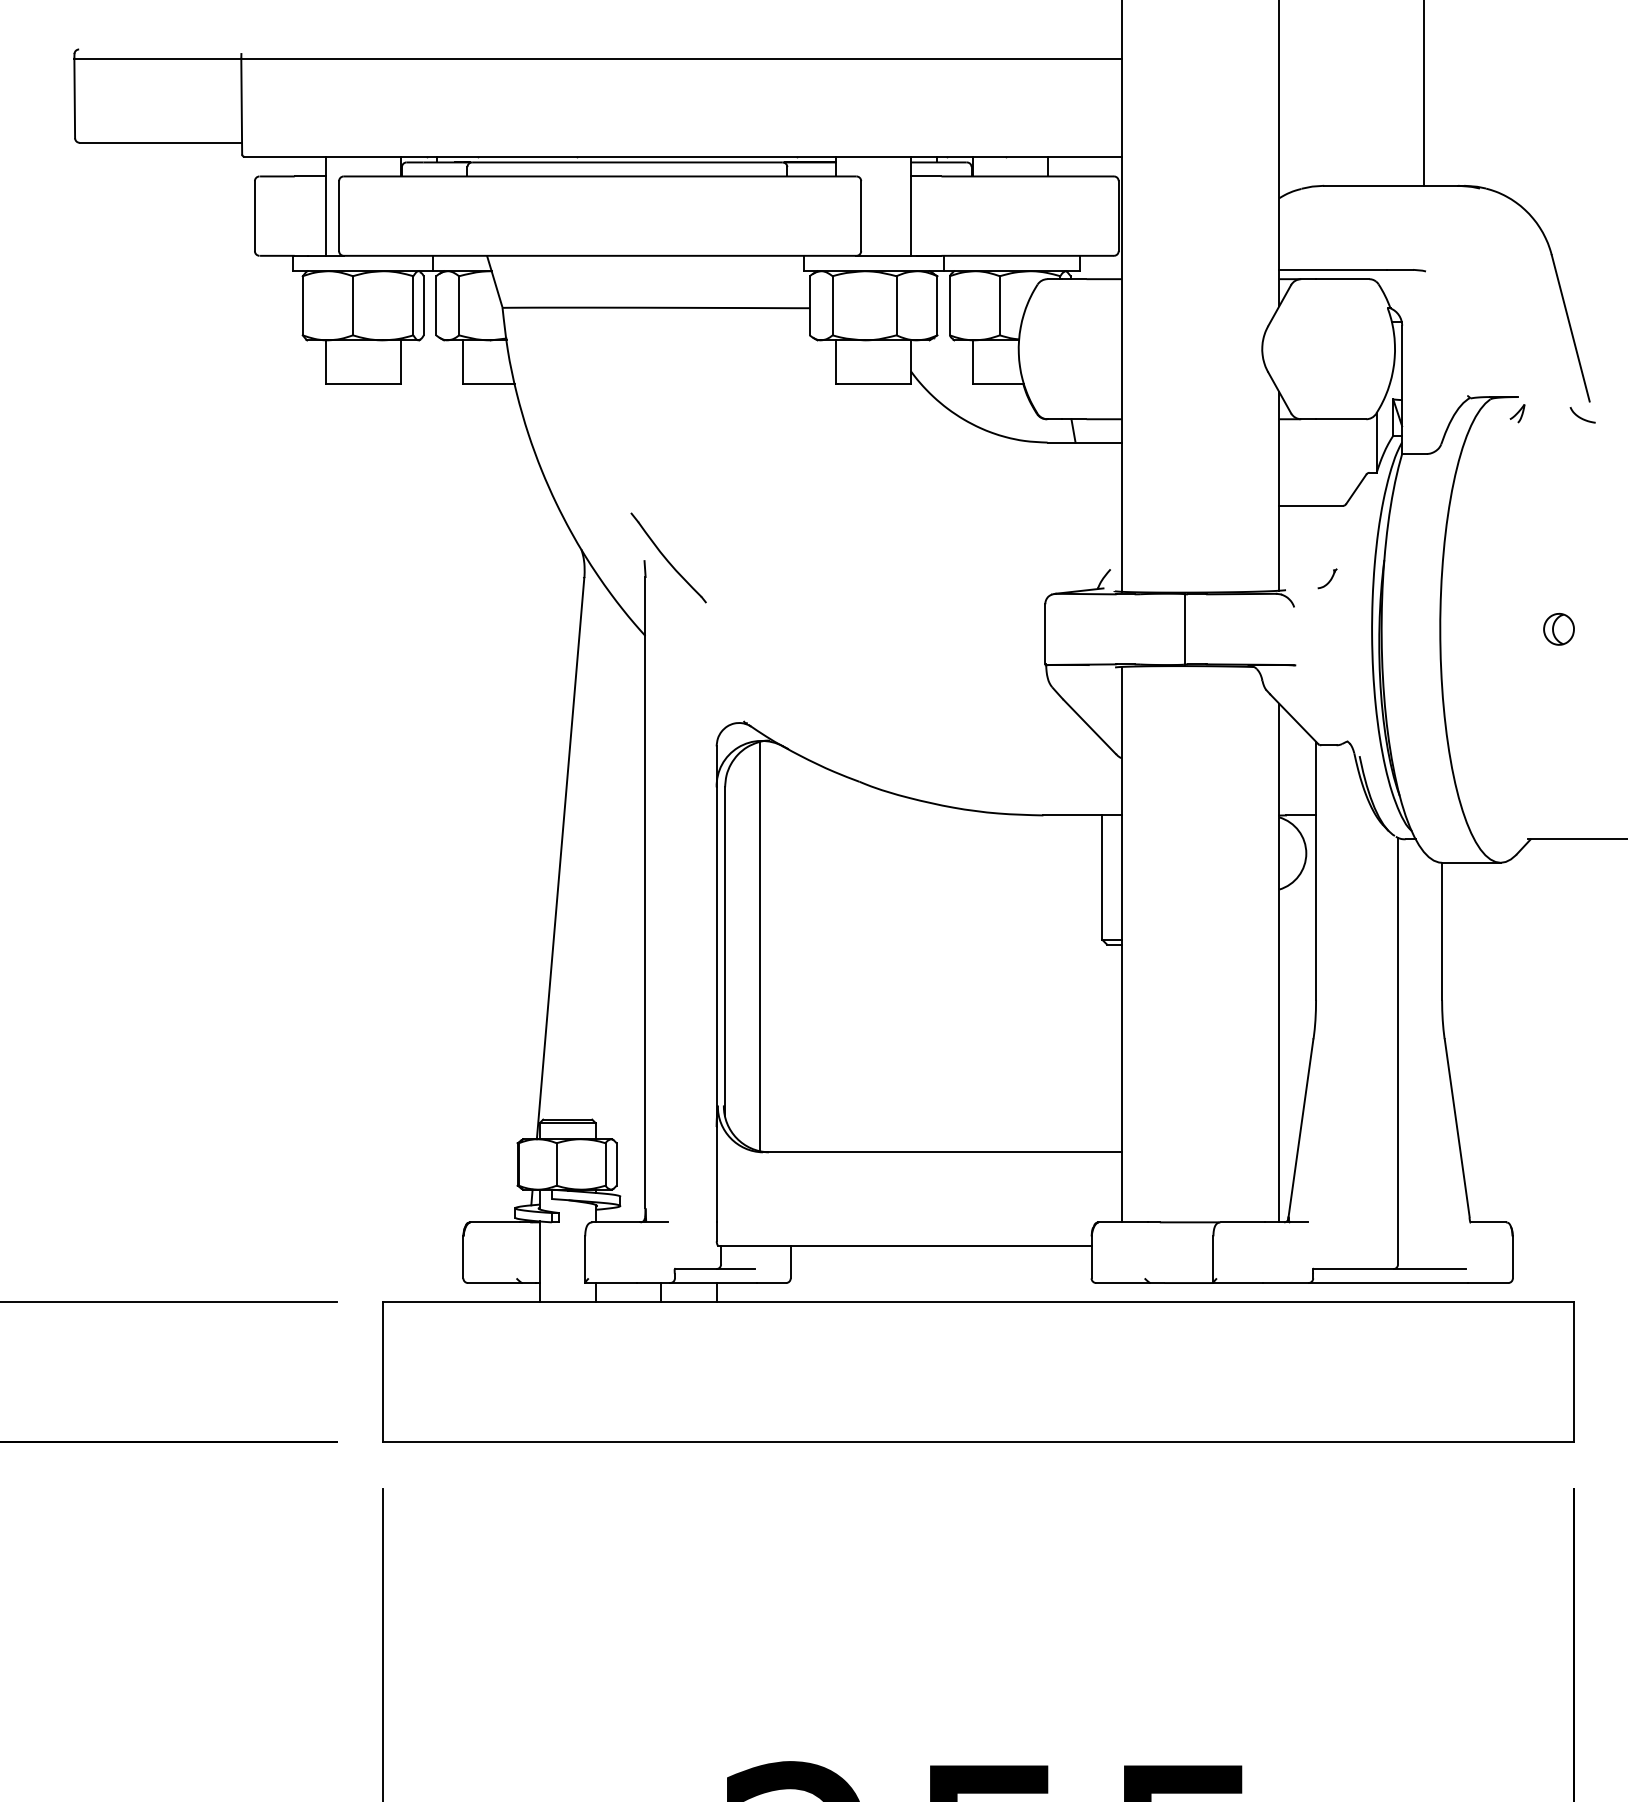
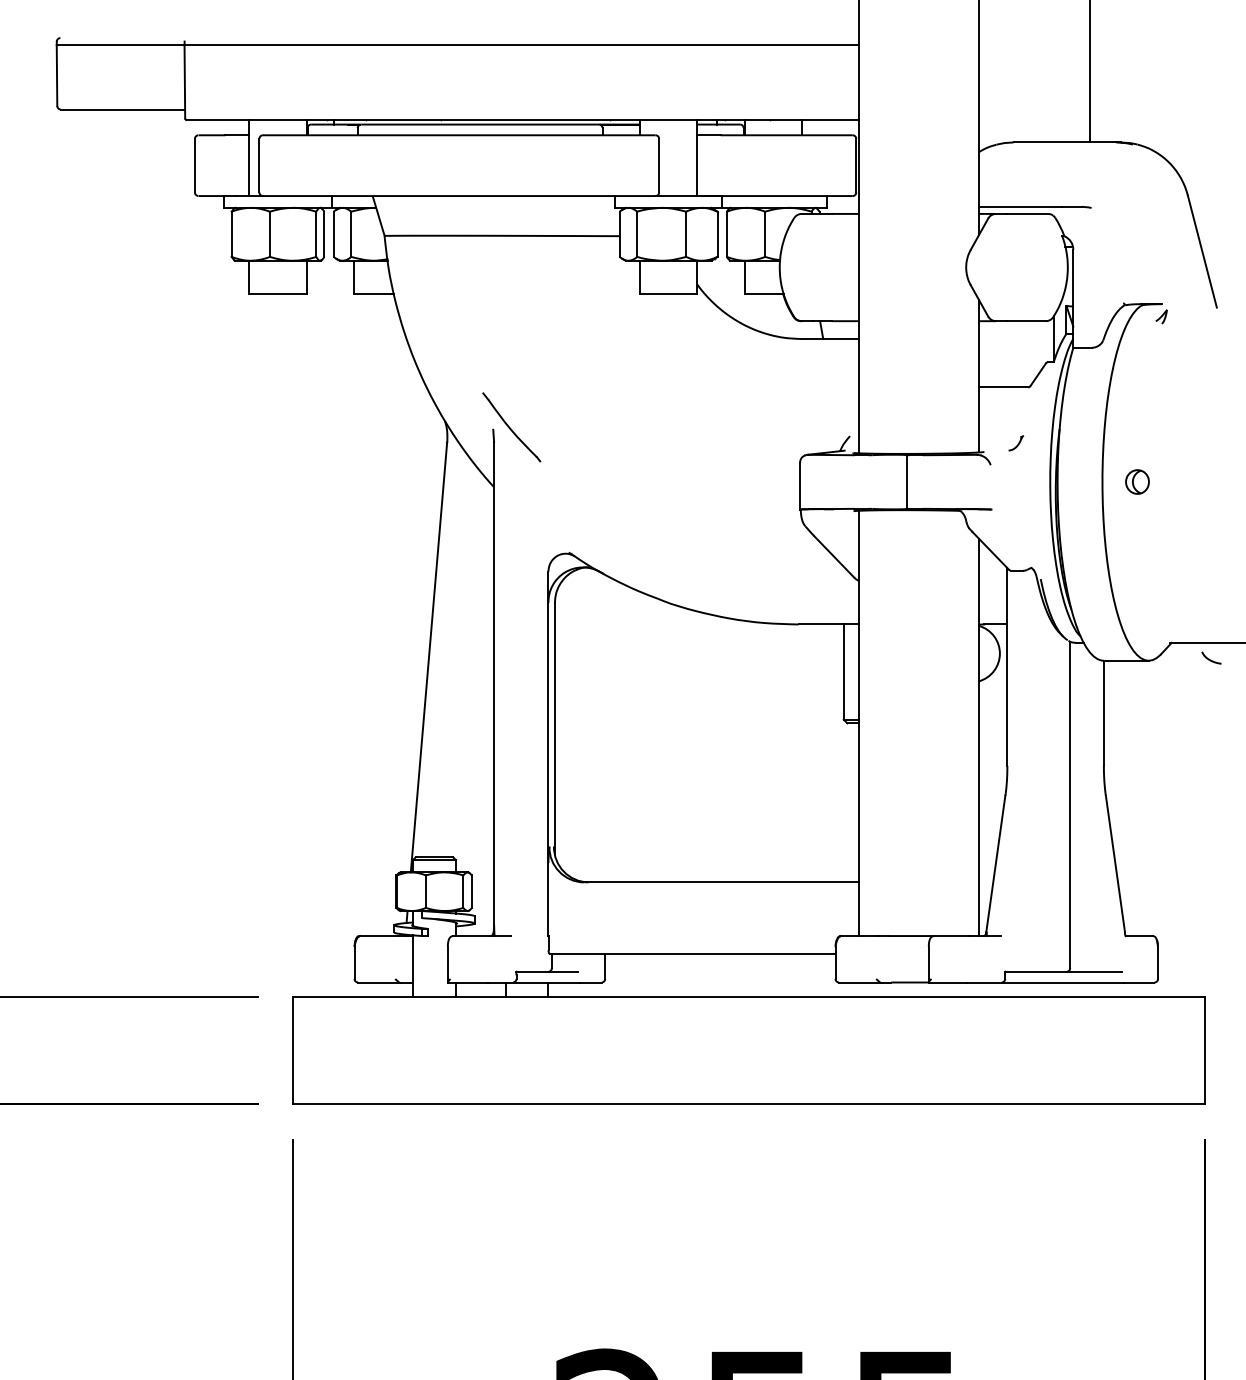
curve: (1580, 416) -> (1209, 658), moved
part: (1558, 629) -> (1137, 482), moved
line: (759, 946) -> (581, 724), removed

